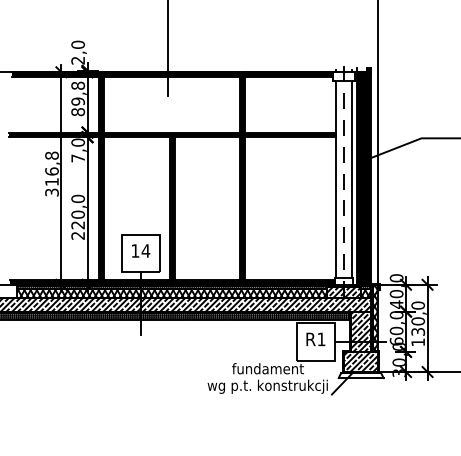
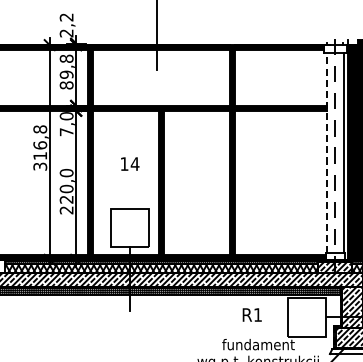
text: (77, 44) -> (66, 17), 2,0 -> 2,2
line: (335, 179) -> (326, 153), solid -> dashed
text: (141, 250) -> (130, 163), moved
text: (315, 339) -> (251, 315), moved

